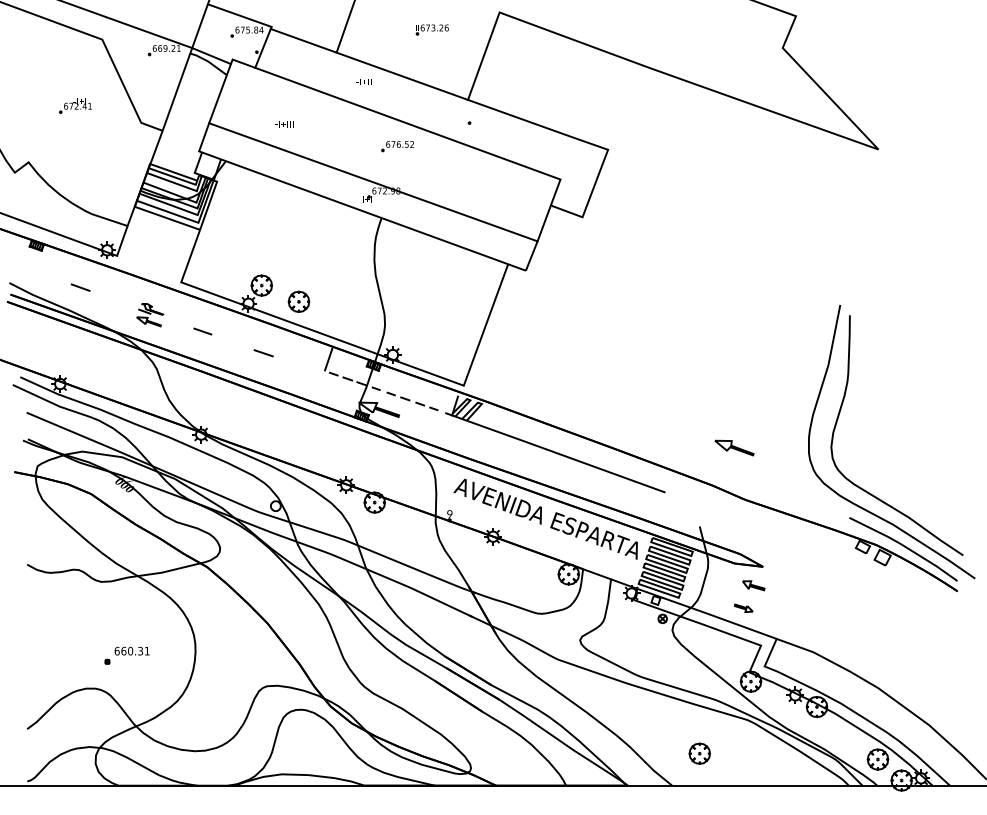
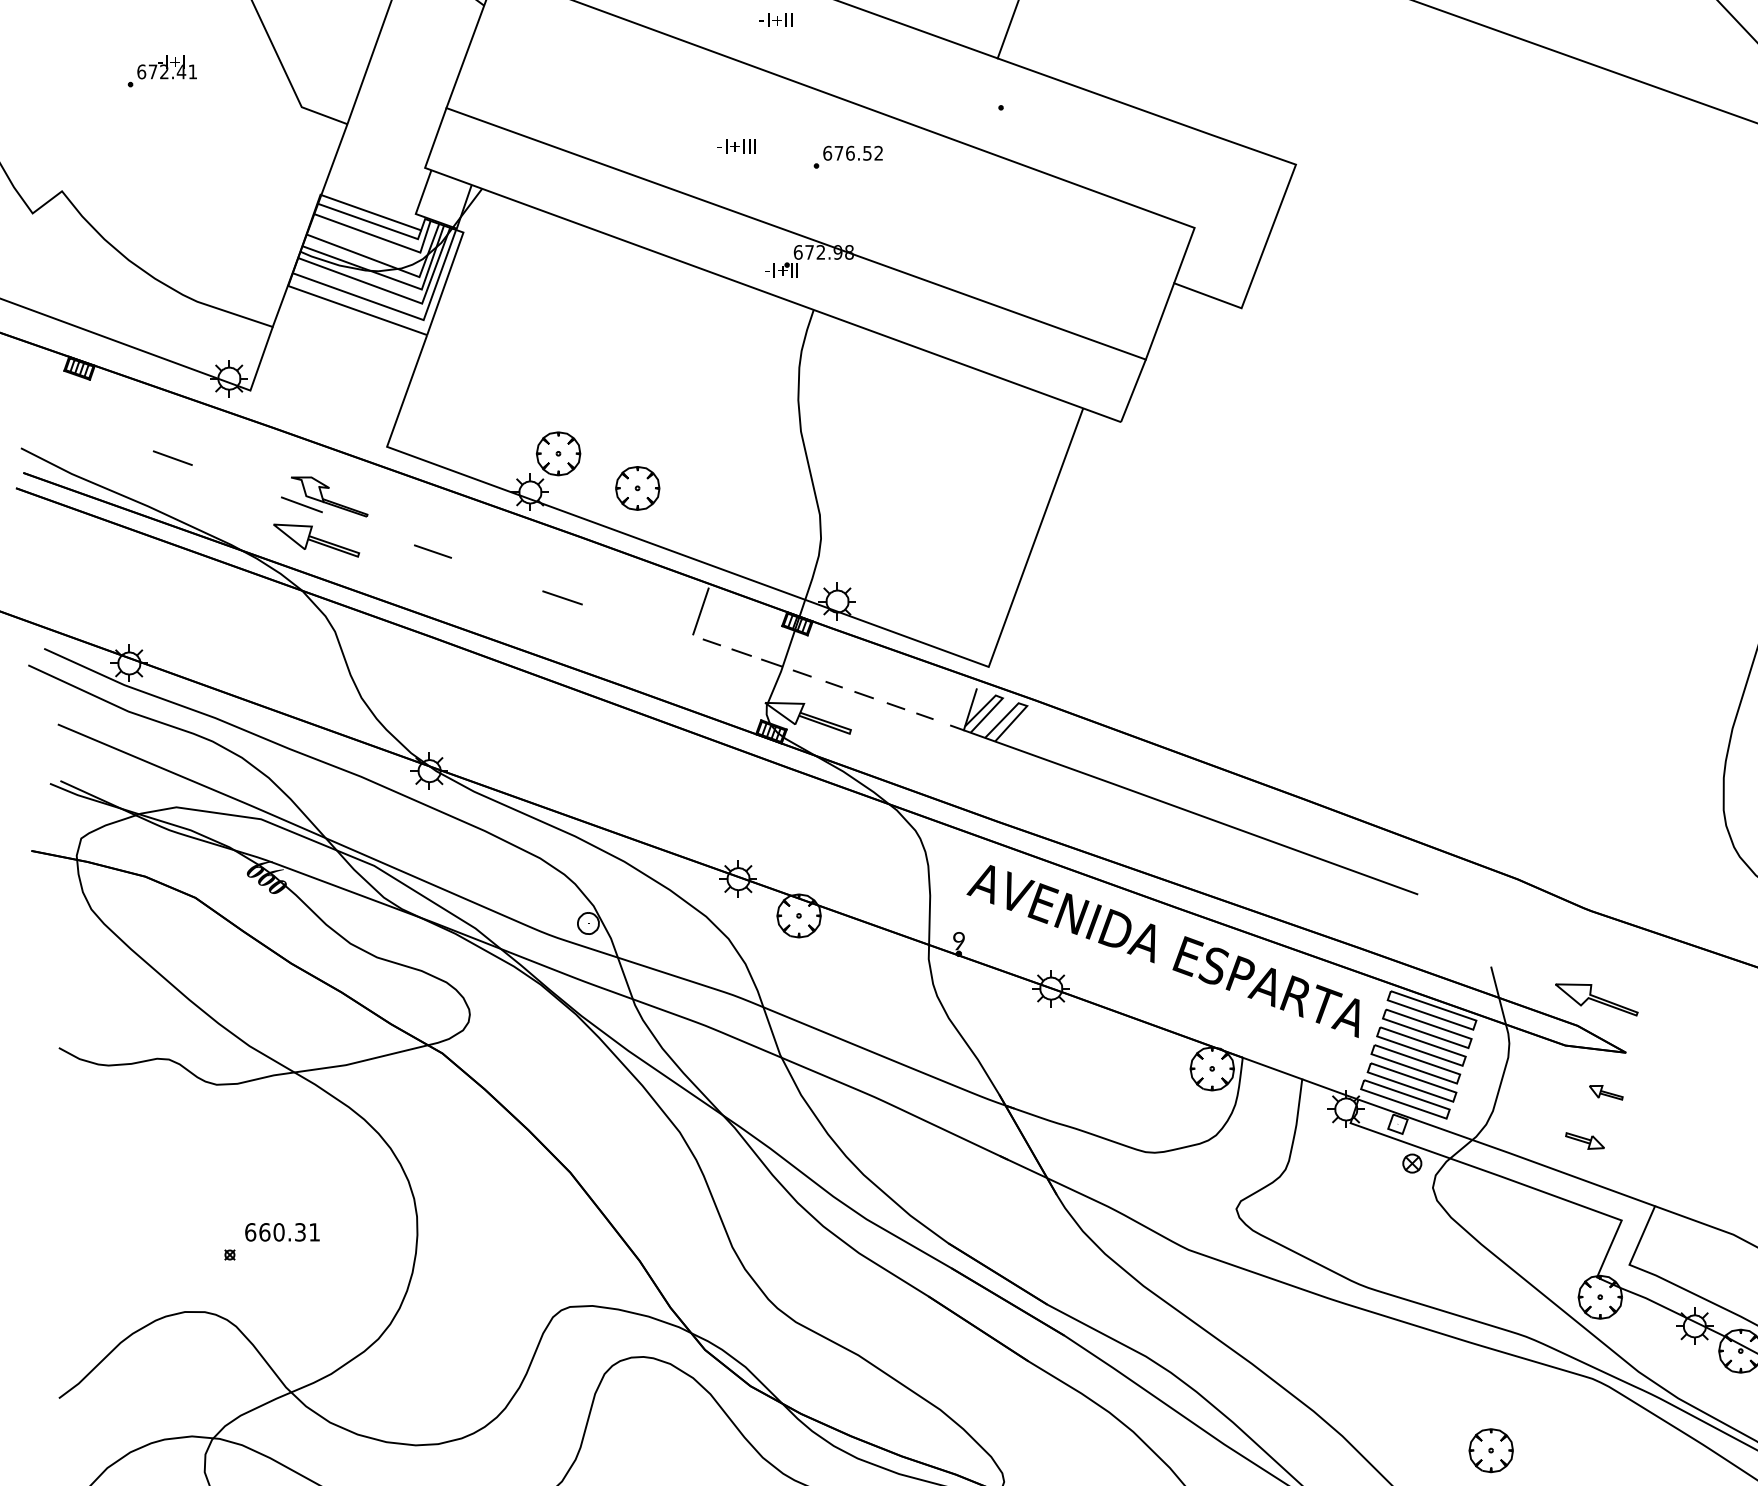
text: (284, 124) -> (736, 146), moved
part: (149, 314) -> (319, 515), size x1.67
part: (734, 447) -> (1597, 998), moved
part: (753, 585) -> (1605, 1092), size x0.71

